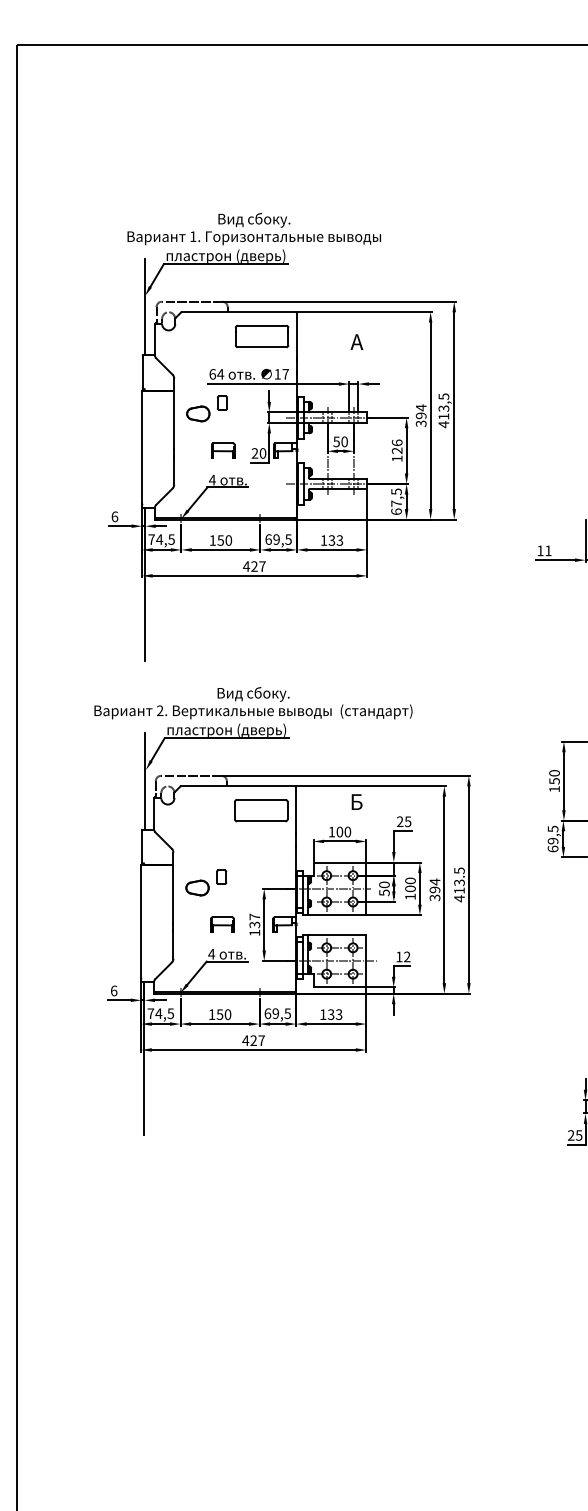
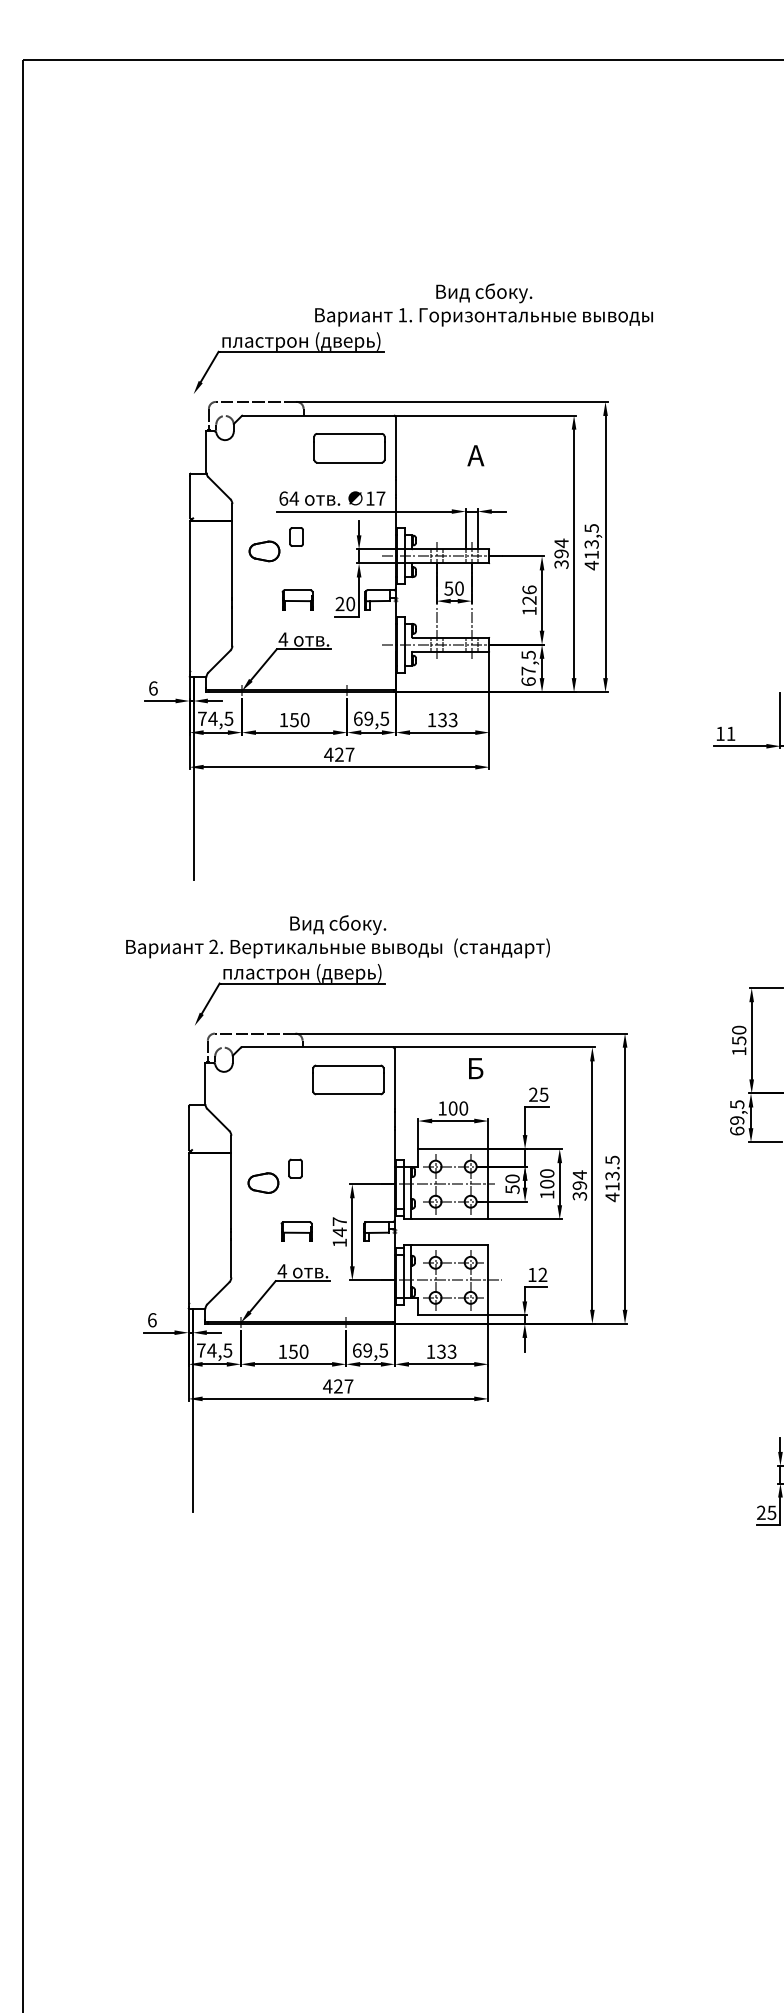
text: (253, 228) -> (483, 304), moved
line: (145, 306) -> (193, 408), removed
line: (144, 781) -> (192, 1040), removed
text: (254, 925) -> (339, 1232), 137 -> 147

